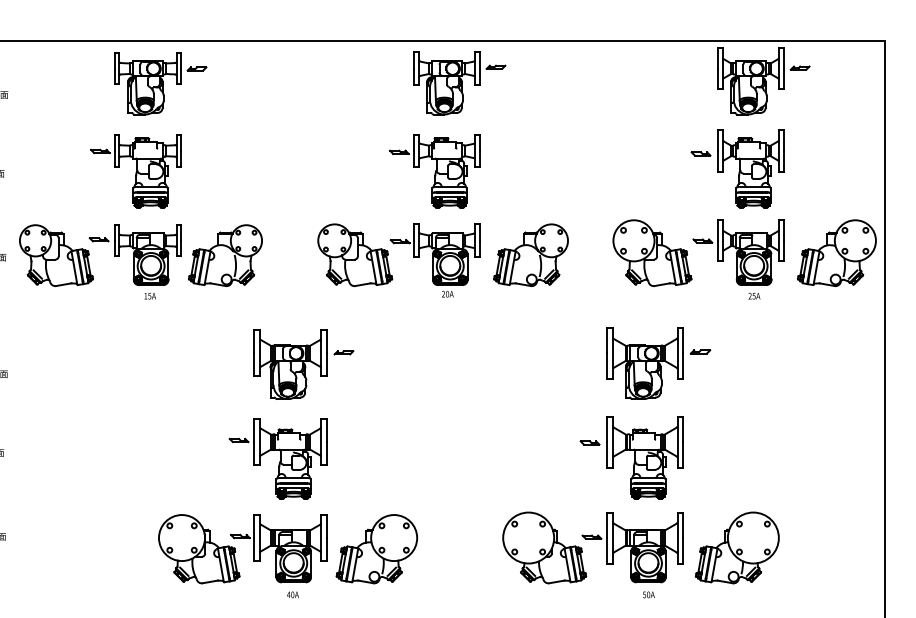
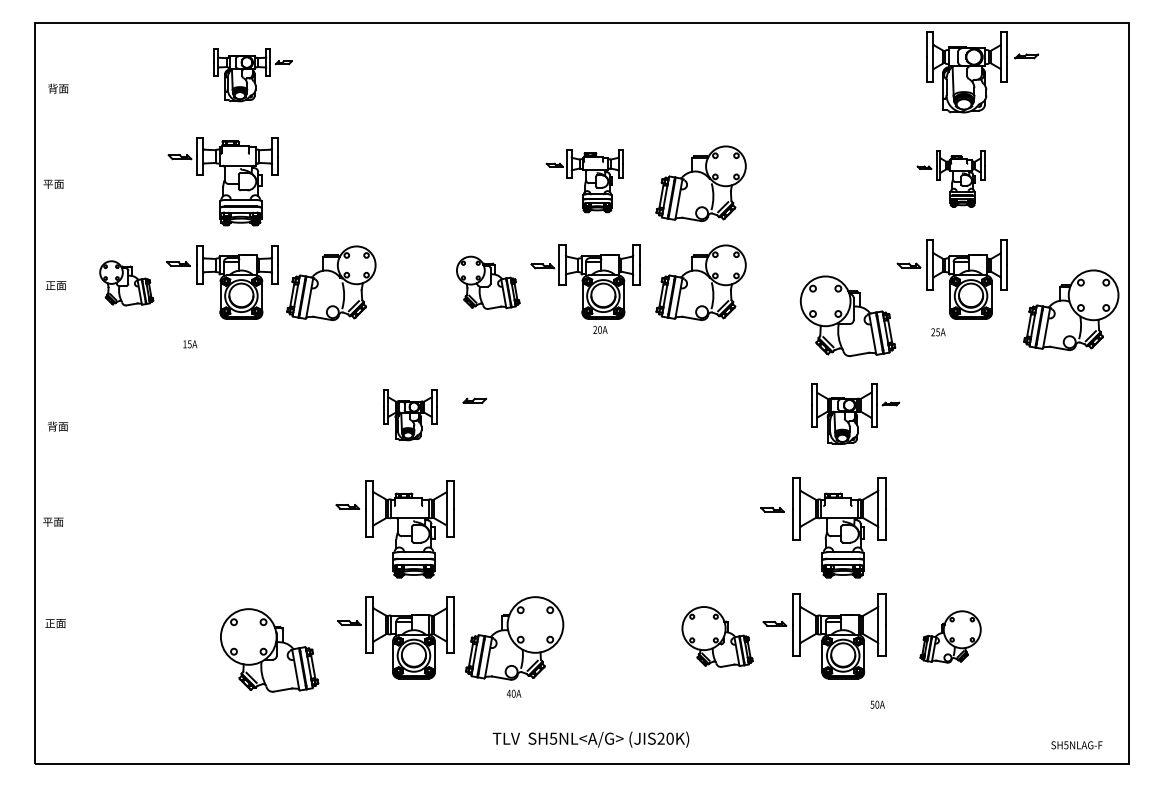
part: (160, 83) -> (252, 75), size x0.7
part: (459, 83) -> (614, 74), removed
part: (737, 169) -> (950, 178), size x0.6
part: (434, 171) -> (584, 181), size x0.7
part: (530, 173) -> (700, 183), added
part: (652, 253) -> (847, 316), moved
part: (837, 253) -> (1071, 310), moved
part: (56, 255) -> (126, 283), size x0.6
part: (354, 255) -> (487, 282), size x0.7
text: (150, 296) -> (190, 344), moved
text: (754, 296) -> (938, 332), moved
part: (658, 363) -> (855, 413), size x0.7
part: (290, 364) -> (409, 415), size x0.6
part: (544, 547) -> (717, 636), size x0.7
part: (737, 547) -> (950, 636), size x0.6
part: (199, 549) -> (269, 650), moved
text: (292, 594) -> (513, 693), moved
text: (648, 594) -> (877, 704), moved

